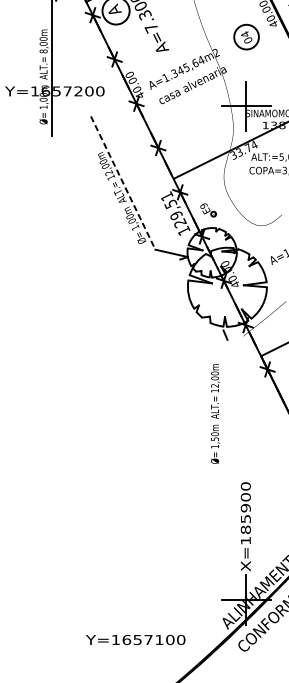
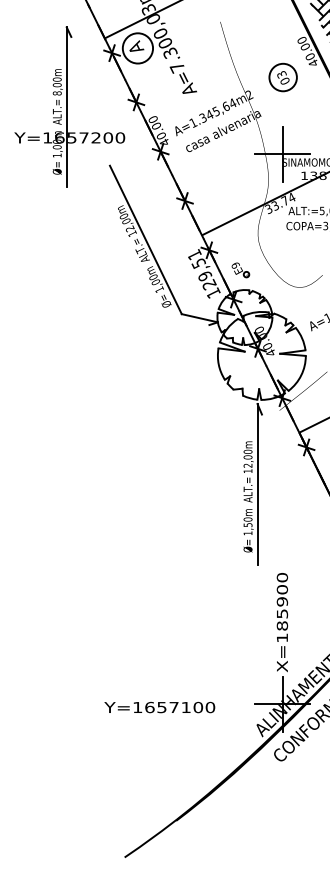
text: (245, 34) -> (281, 74), 04 -> 03
line: (123, 183) -> (146, 240), dashed -> solid
line: (223, 402) -> (257, 484), added
text: (135, 639) -> (159, 707), moved

